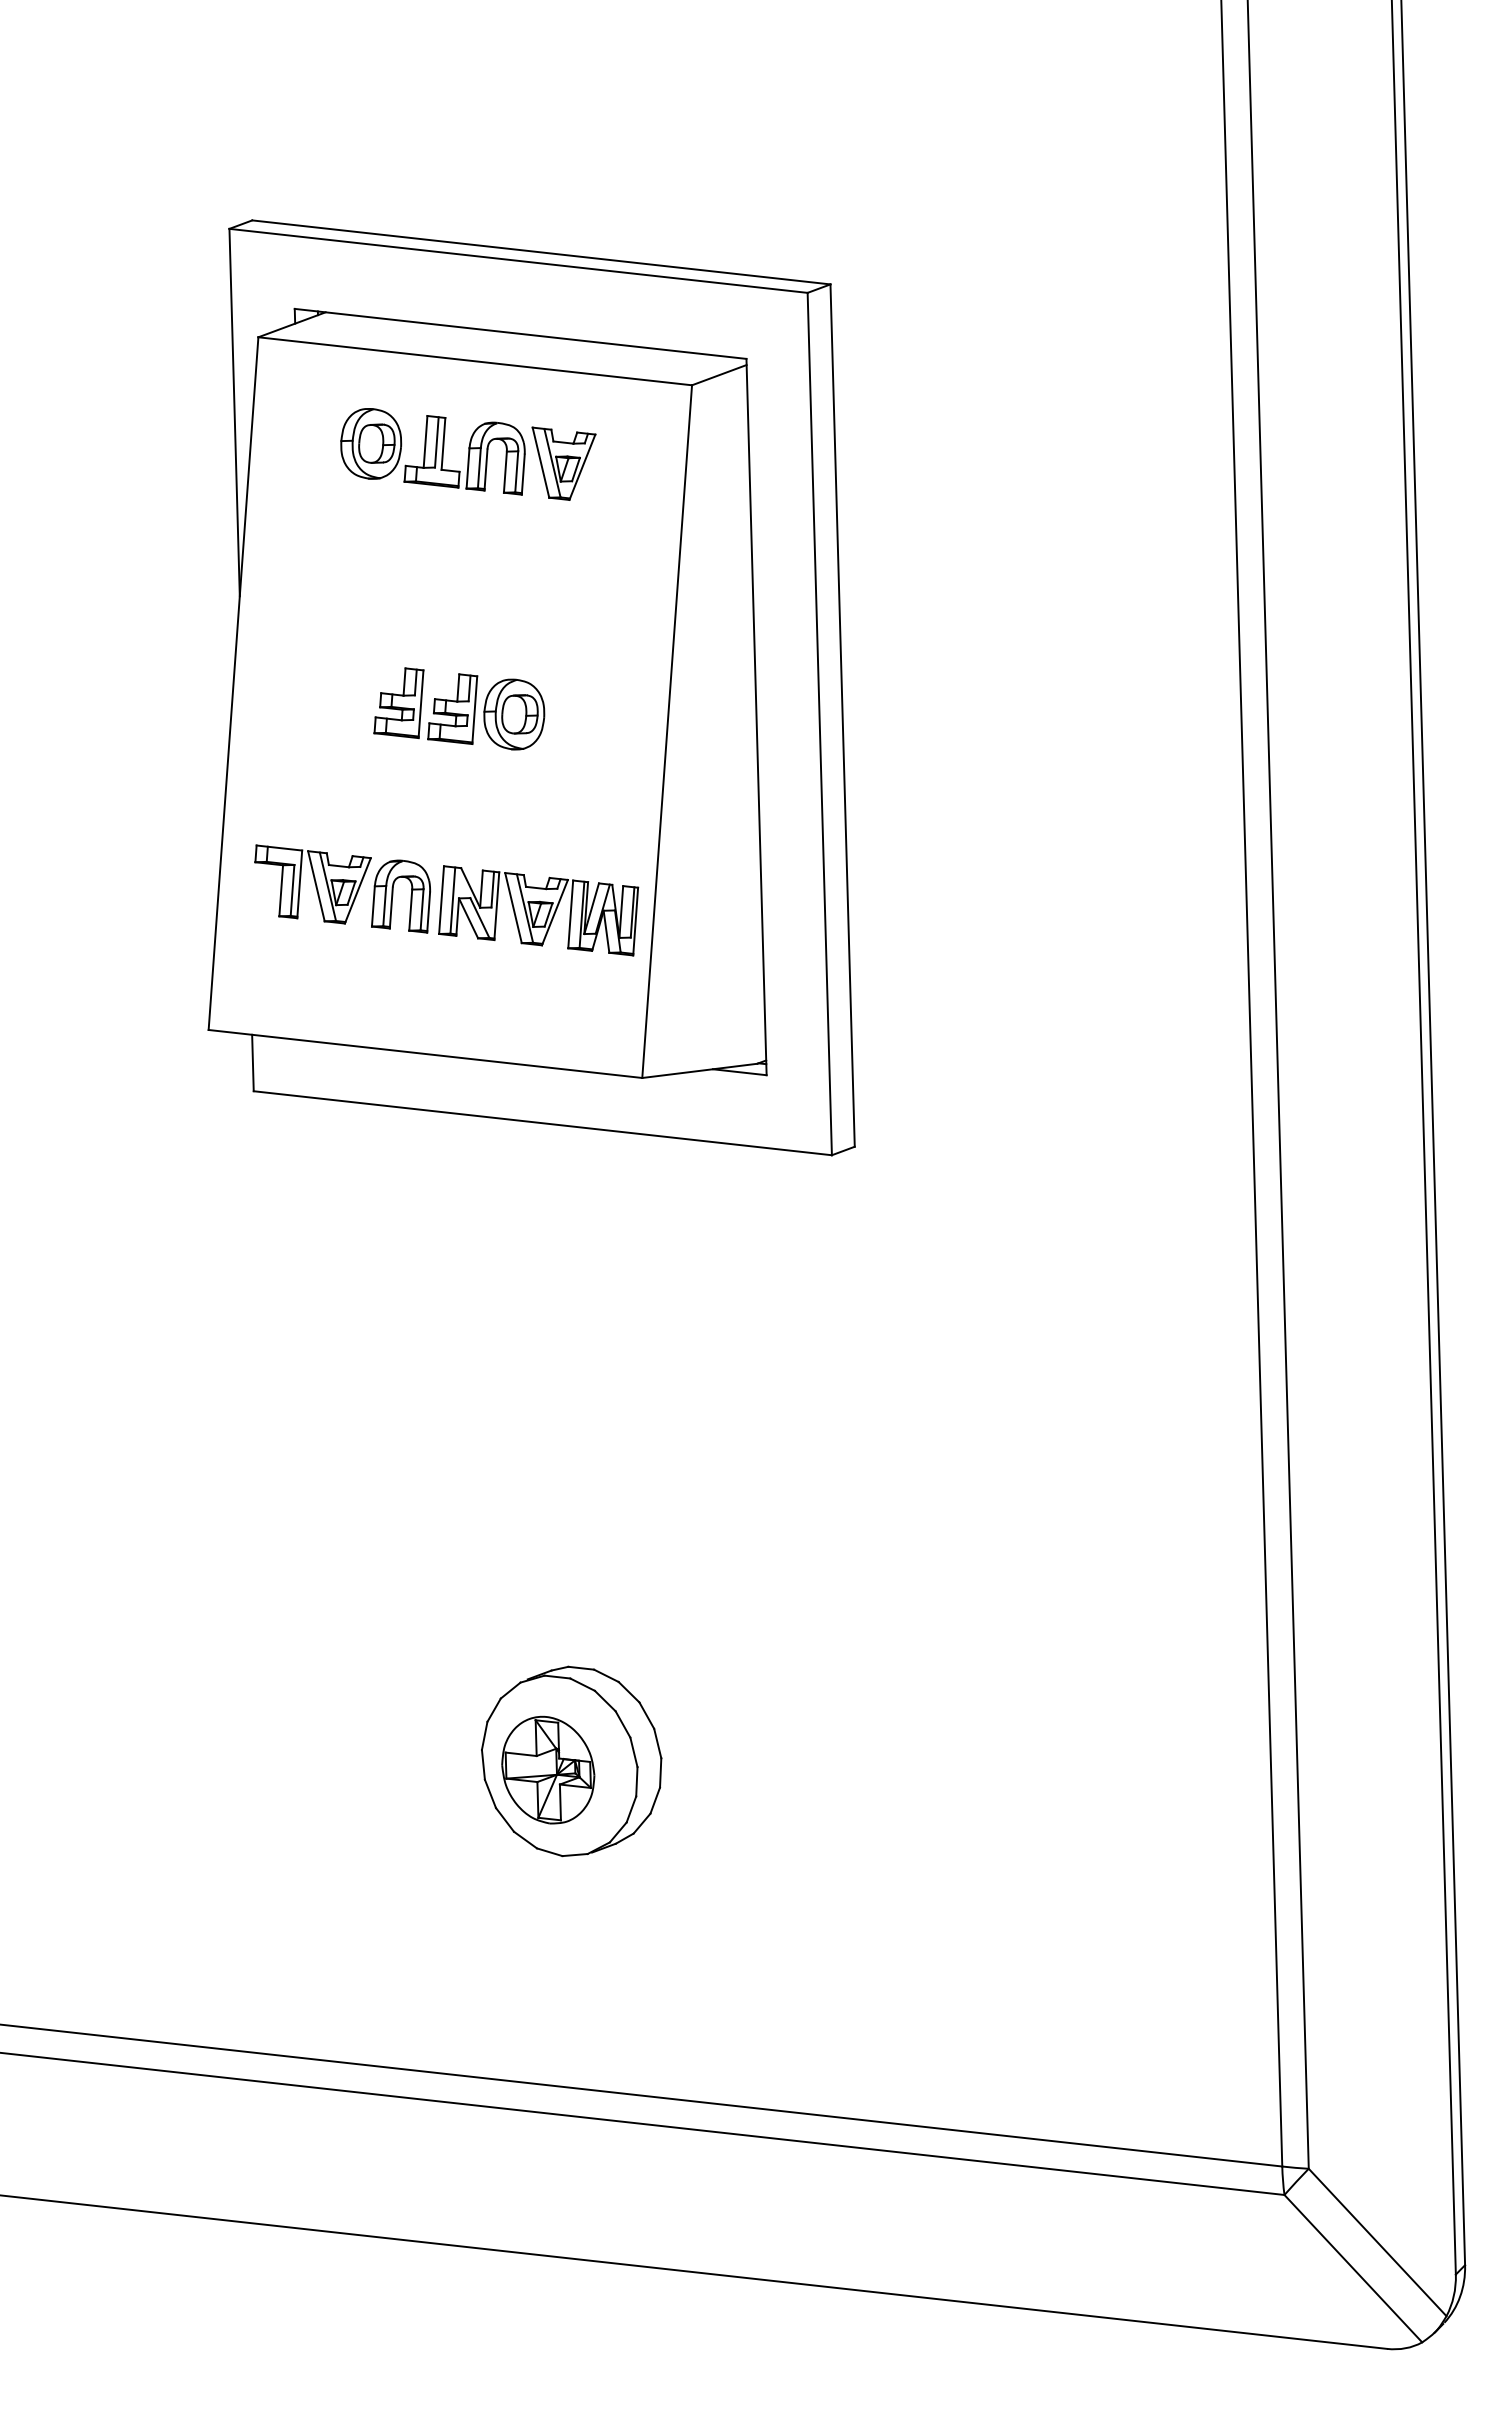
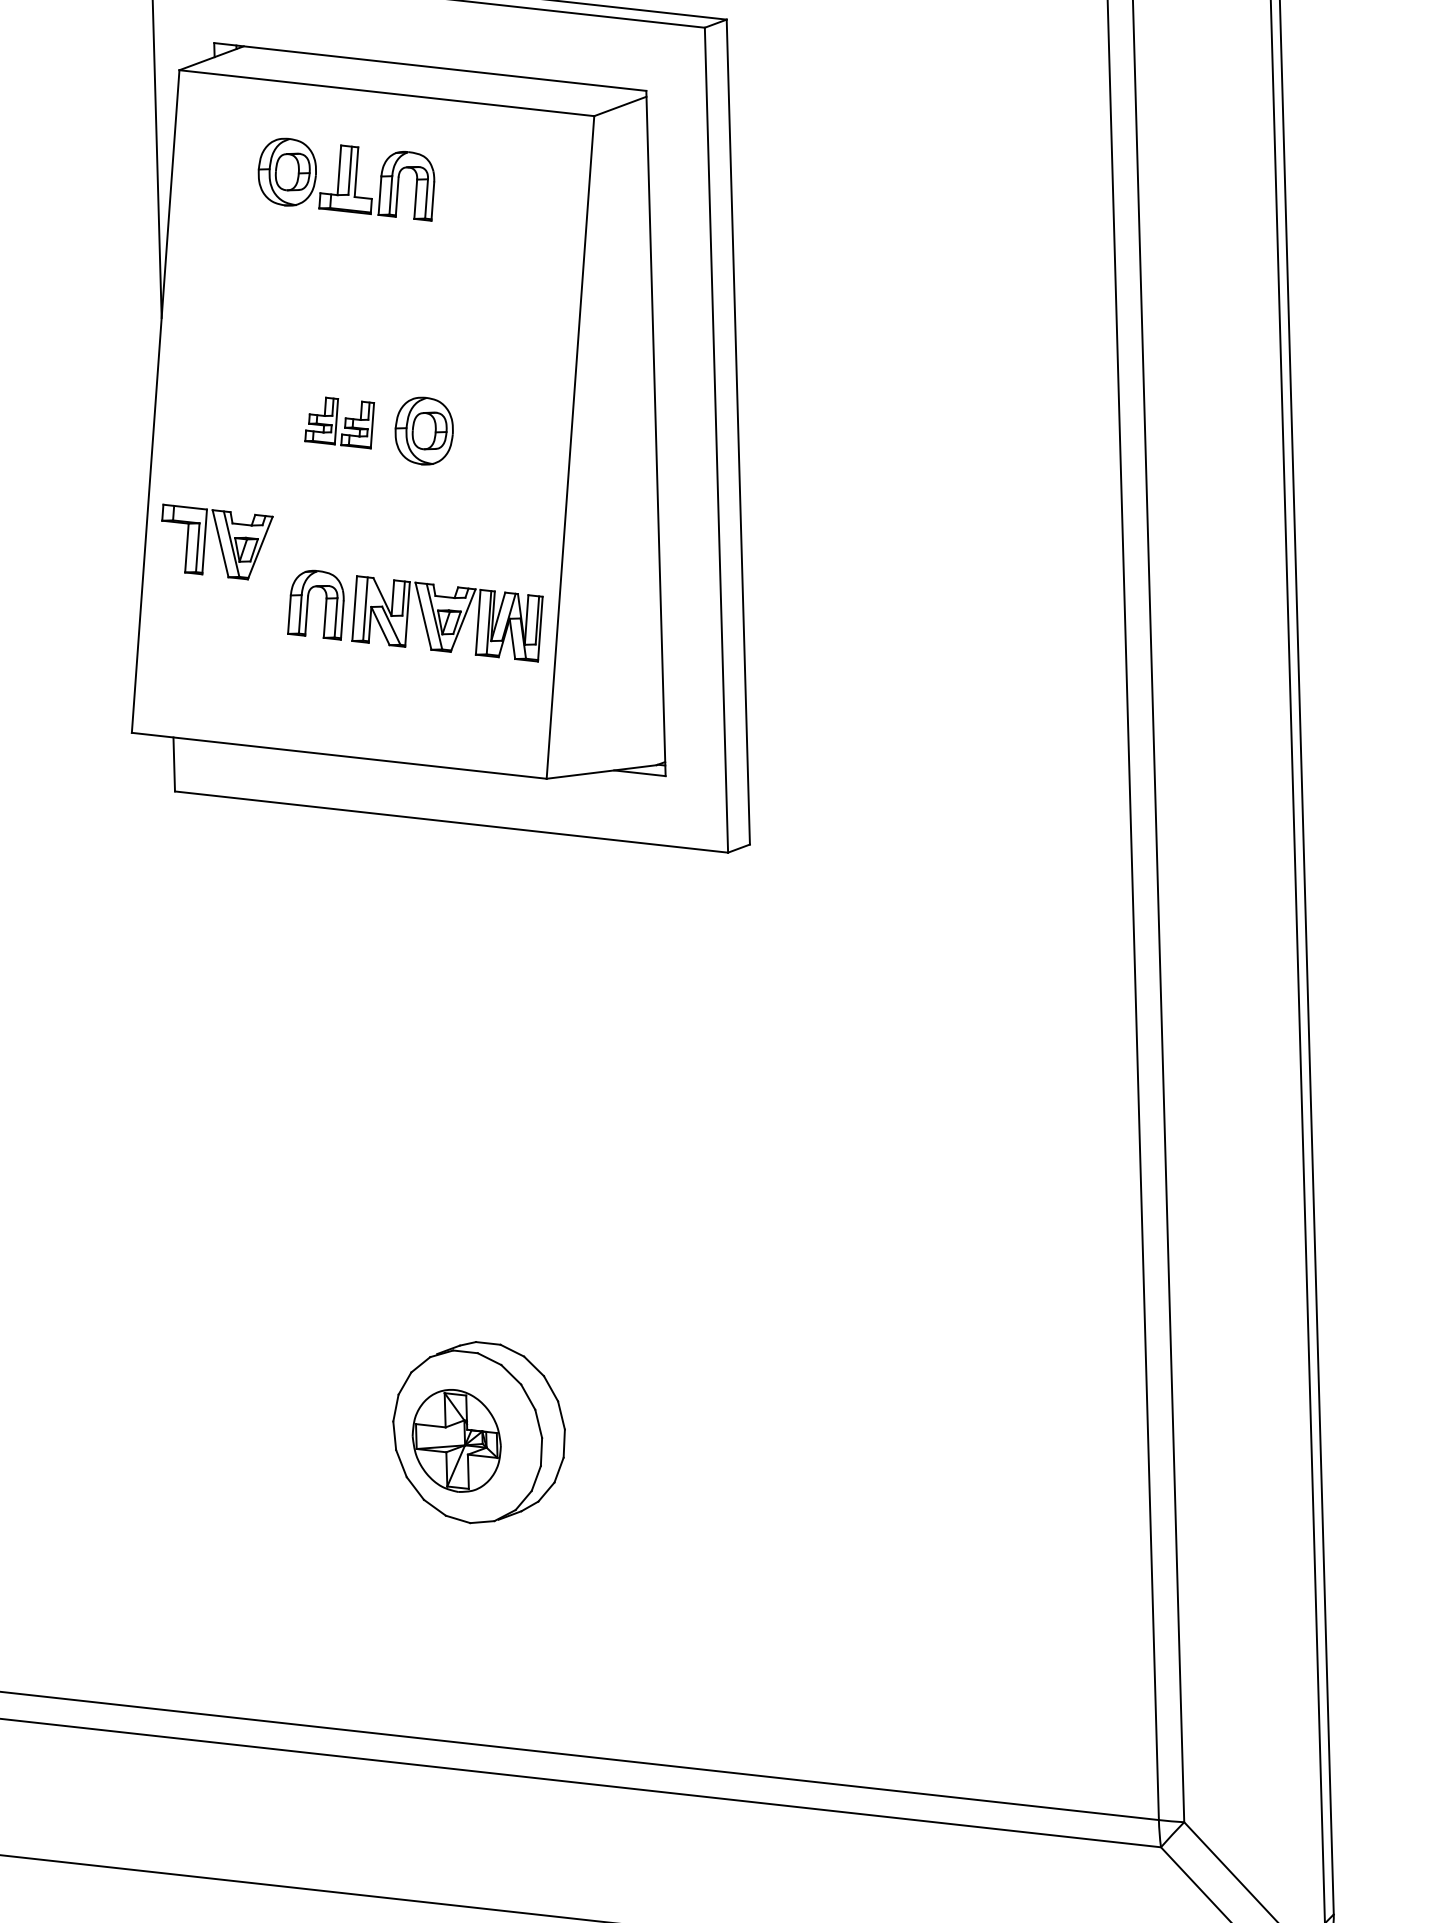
part: (563, 463) -> (471, 190), removed
part: (425, 705) -> (339, 422), size x0.7
part: (312, 884) -> (216, 542), moved

